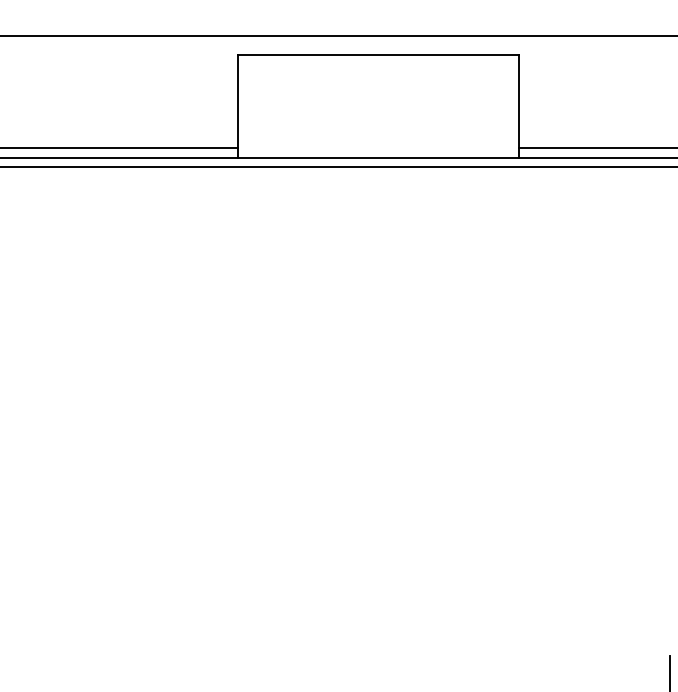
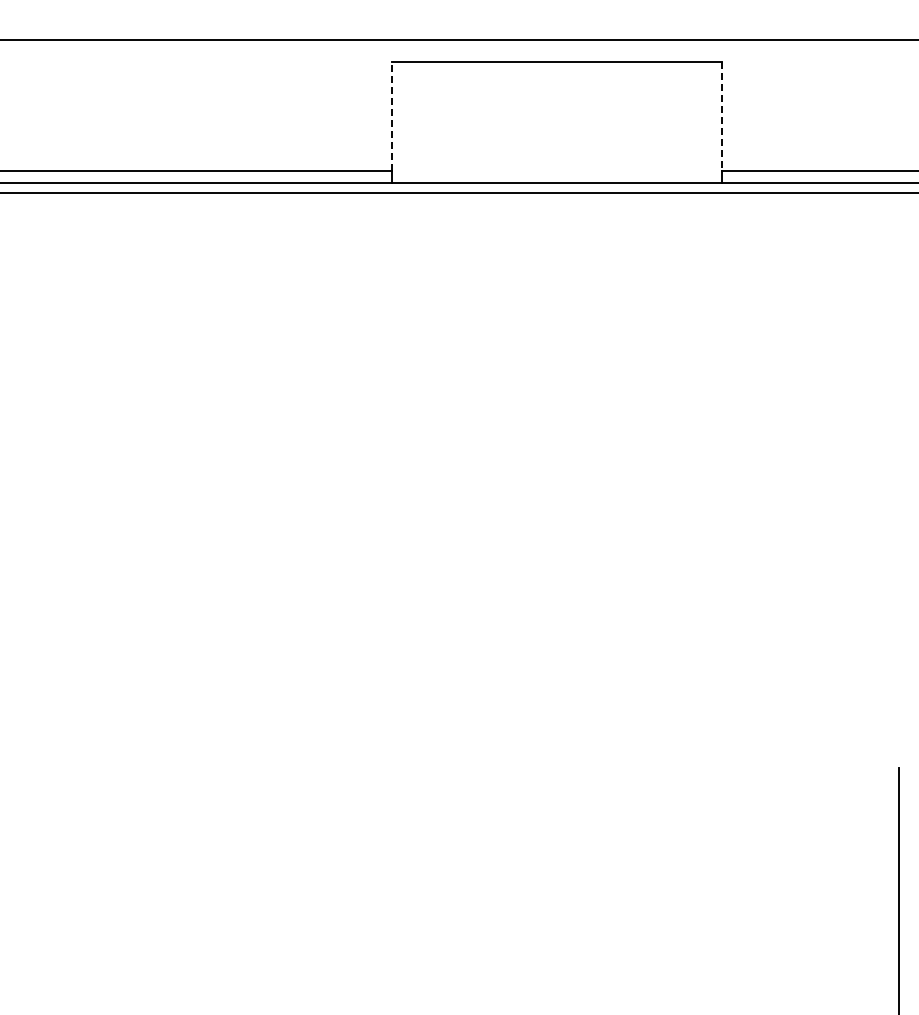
line: (238, 101) -> (391, 116), solid -> dashed
line: (519, 101) -> (721, 116), solid -> dashed

